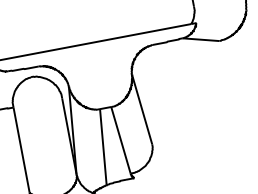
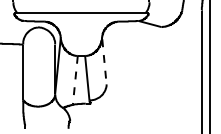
line: (142, 110) -> (104, 61), solid -> dashed
line: (103, 147) -> (75, 80), solid -> dashed

